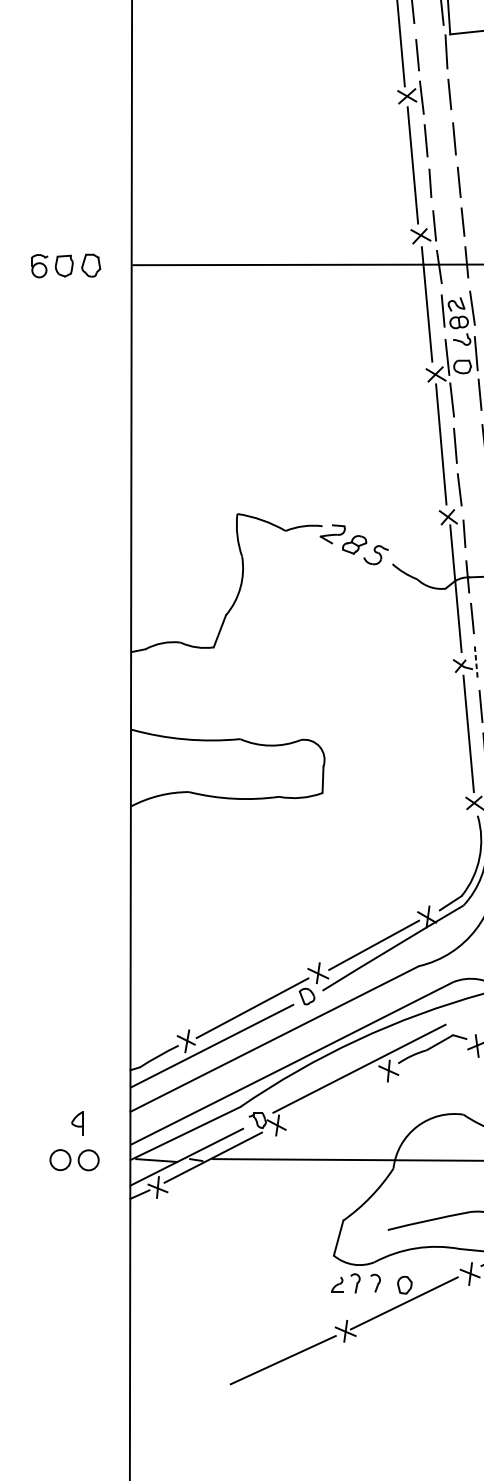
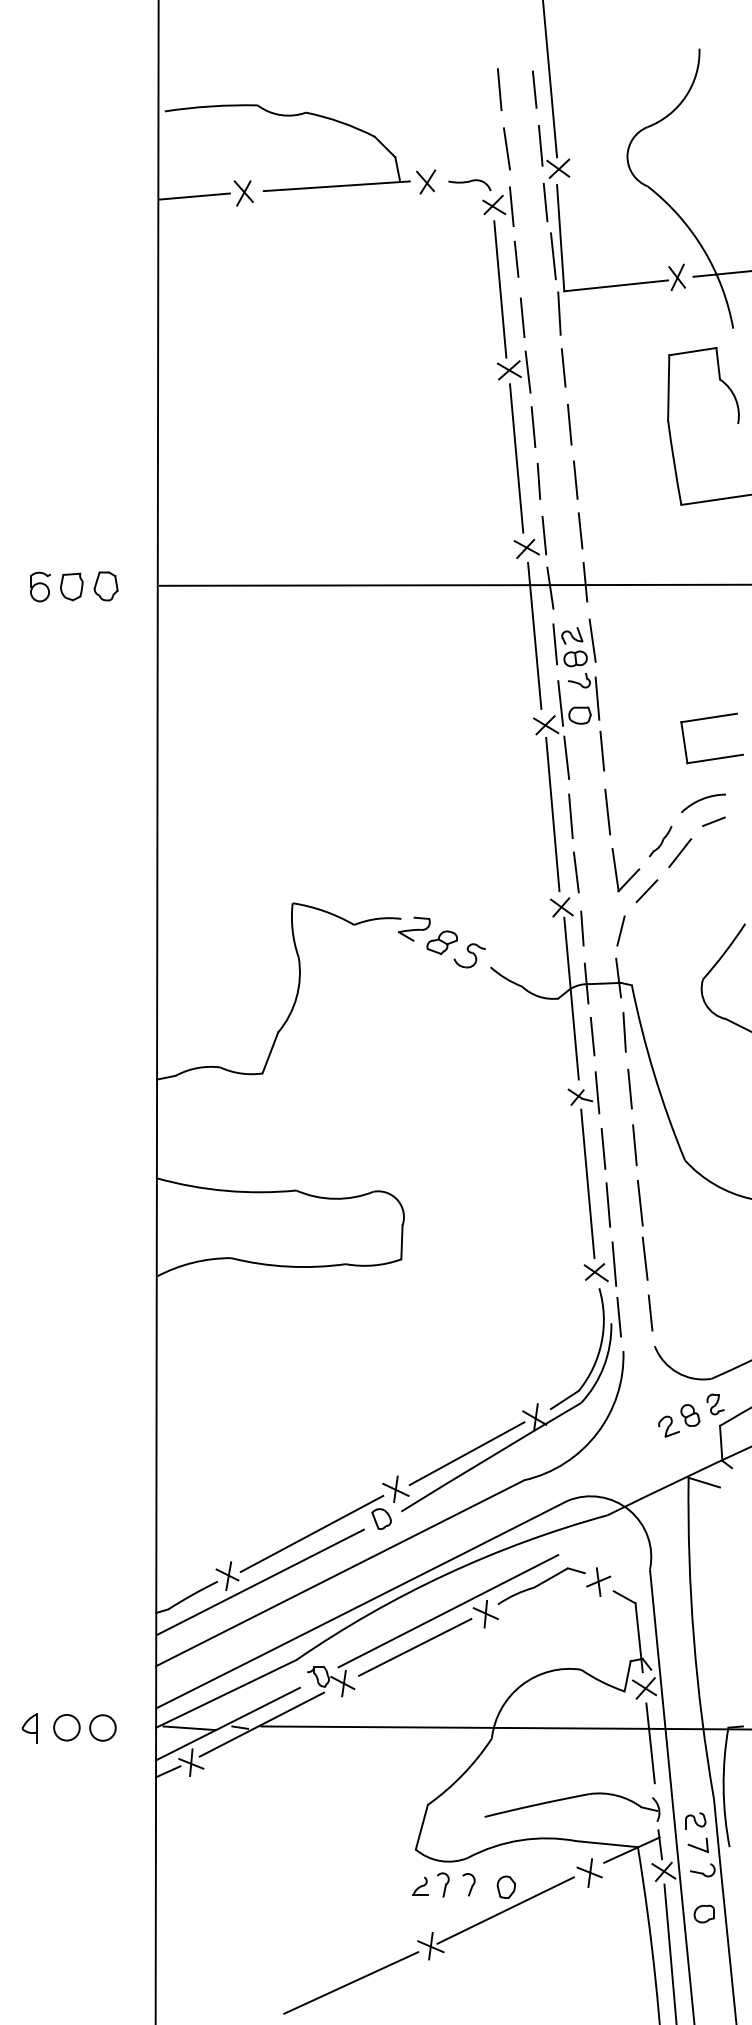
line: (476, 662) -> (597, 1092), dashed -> solid
line: (333, 1097) -> (415, 1647), added
part: (77, 1123) -> (29, 1728), moved

